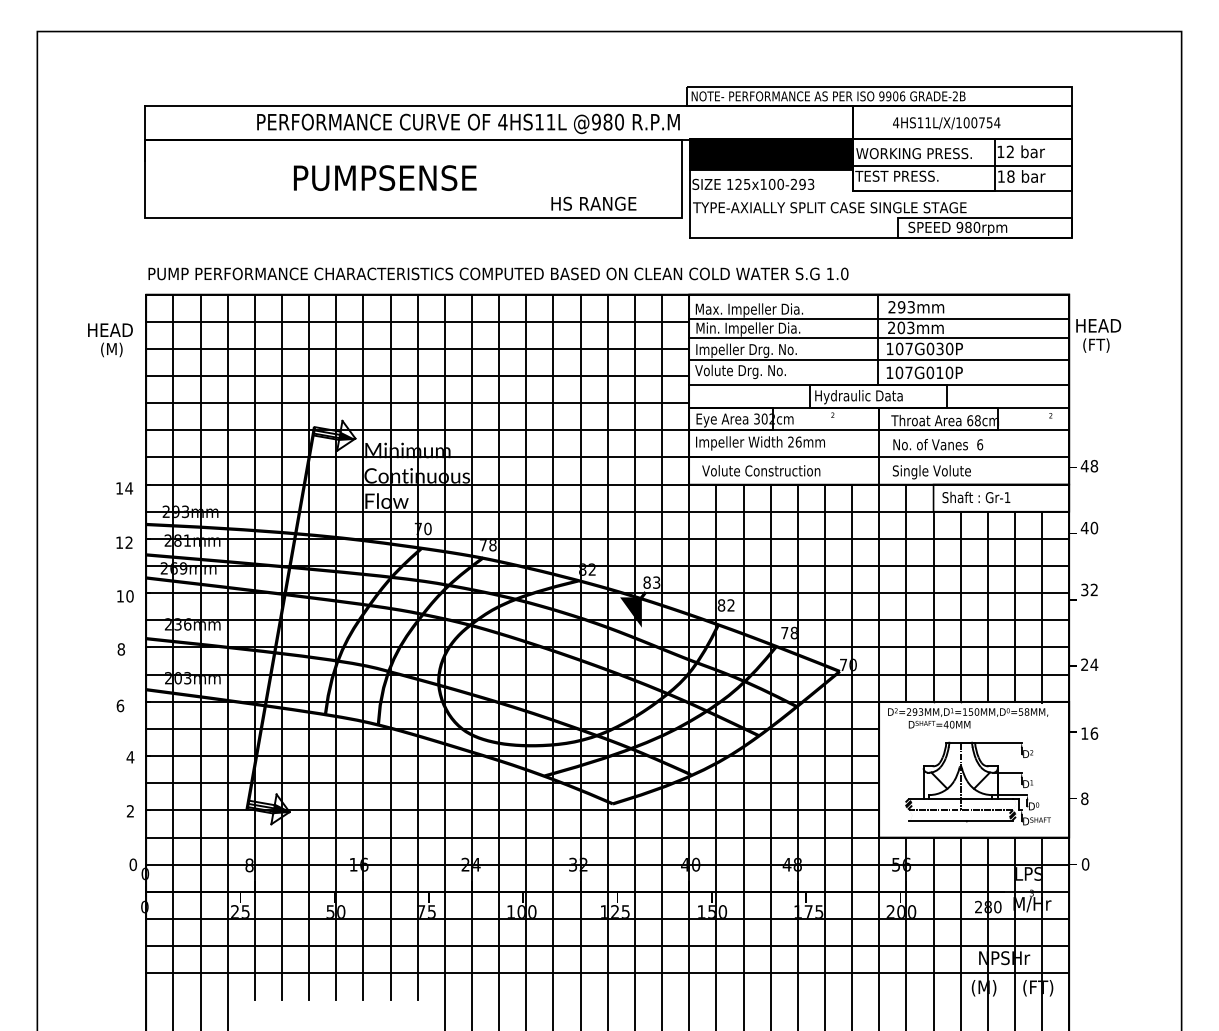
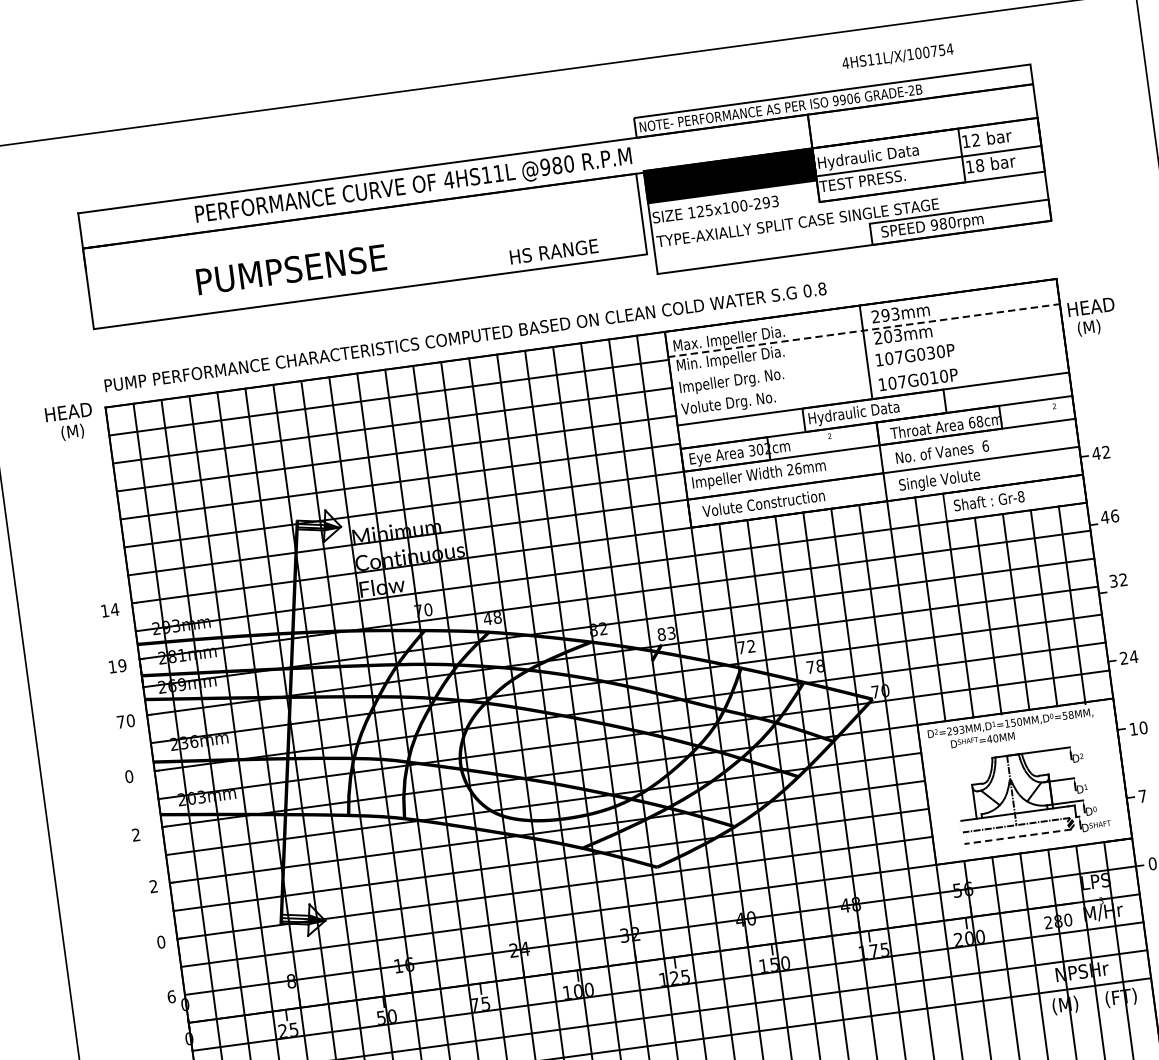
text: (946, 123) -> (897, 56), moved
text: (913, 154) -> (876, 156), WORKING PRESS. -> Hydraulic Data
text: (385, 177) -> (291, 269), moved
text: (837, 273) -> (814, 289), 1.0 -> 0.8
line: (878, 318) -> (863, 330), solid -> dashed
line: (878, 337) -> (865, 349), removed
text: (110, 340) -> (70, 422), moved
text: (1099, 345) -> (1094, 327), (FT) -> (M)
line: (879, 360) -> (870, 373), removed
text: (1094, 466) -> (1106, 452), 48 -> 42
text: (1007, 497) -> (1021, 496), Gr-1 -> Gr-8
text: (1094, 527) -> (1114, 515), 40 -> 46
text: (128, 542) -> (121, 665), 12 -> 19
text: (483, 545) -> (487, 619), 78 -> 48
text: (120, 596) -> (121, 722), 10 -> 70
text: (721, 605) -> (741, 647), 82 -> 72
fill: (630, 612) -> (648, 667), removed
text: (121, 649) -> (129, 776), 8 -> 0
text: (120, 705) -> (136, 834), 6 -> 2
text: (1094, 733) -> (1143, 727), 16 -> 10
text: (130, 757) -> (153, 886), 4 -> 2
text: (1084, 798) -> (1142, 796), 8 -> 7
hatch: (908, 803) -> (961, 825), removed
text: (130, 811) -> (161, 942), 2 -> 0
line: (960, 821) -> (1017, 837), solid -> dashed
text: (133, 864) -> (171, 996), 0 -> 6

